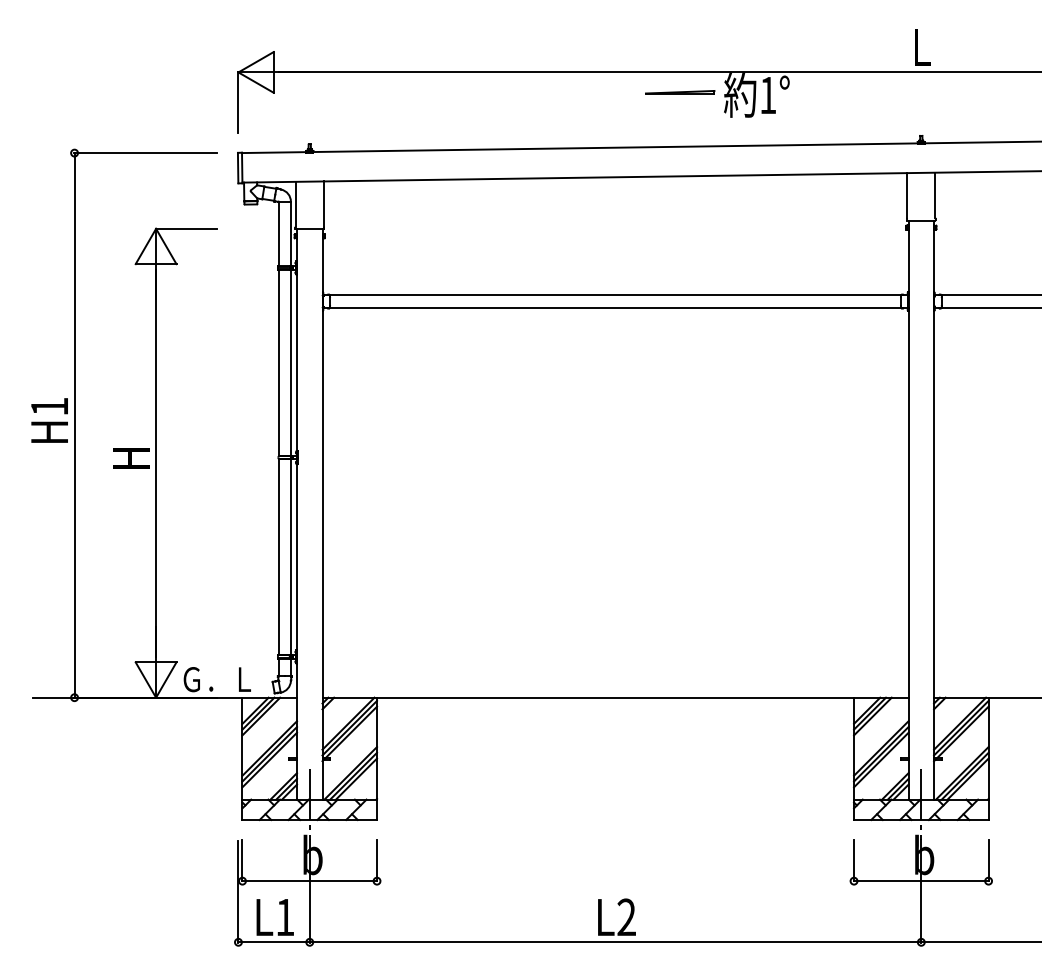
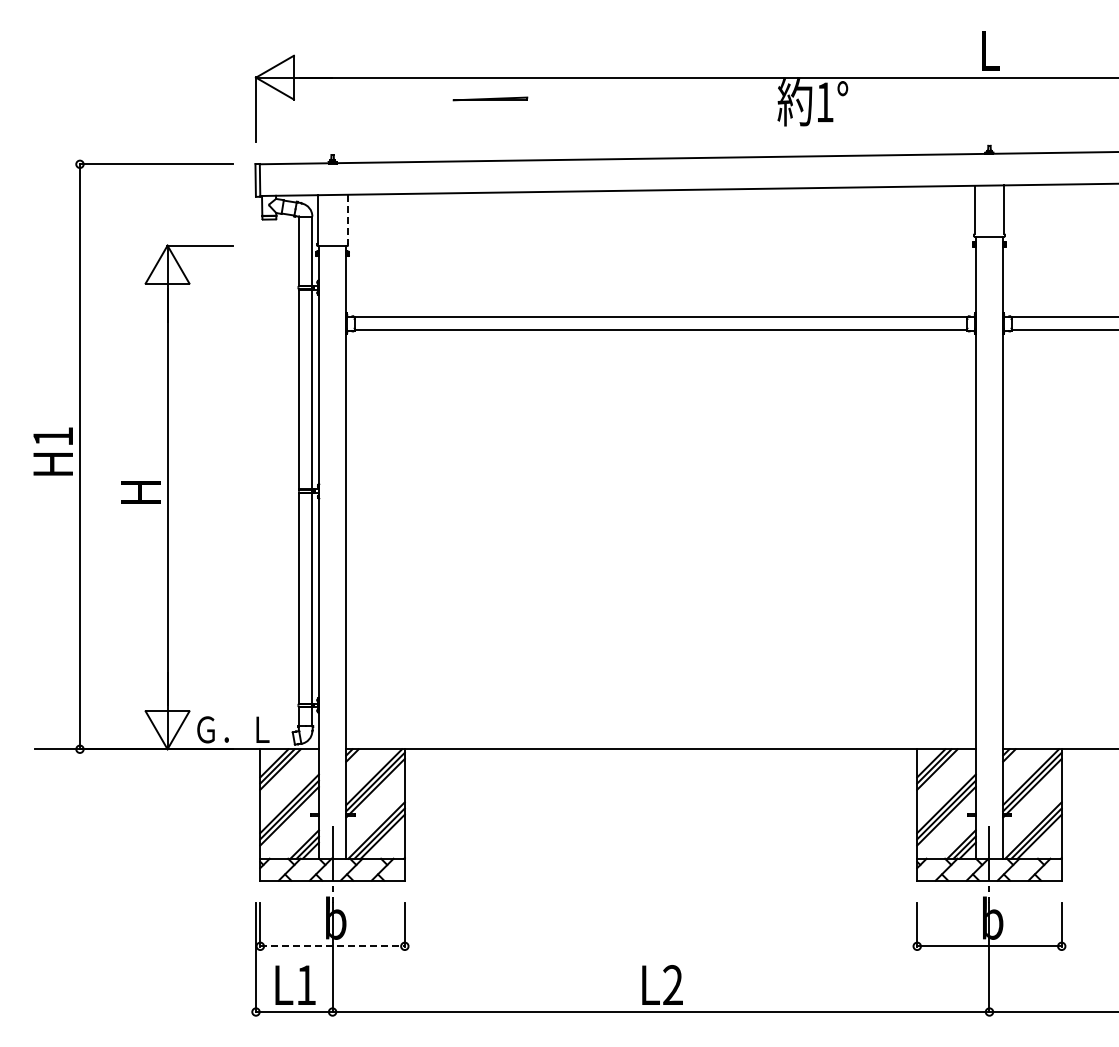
line: (680, 91) -> (490, 98), moved
line: (323, 204) -> (347, 219), solid -> dashed
line: (310, 881) -> (333, 946), solid -> dashed

